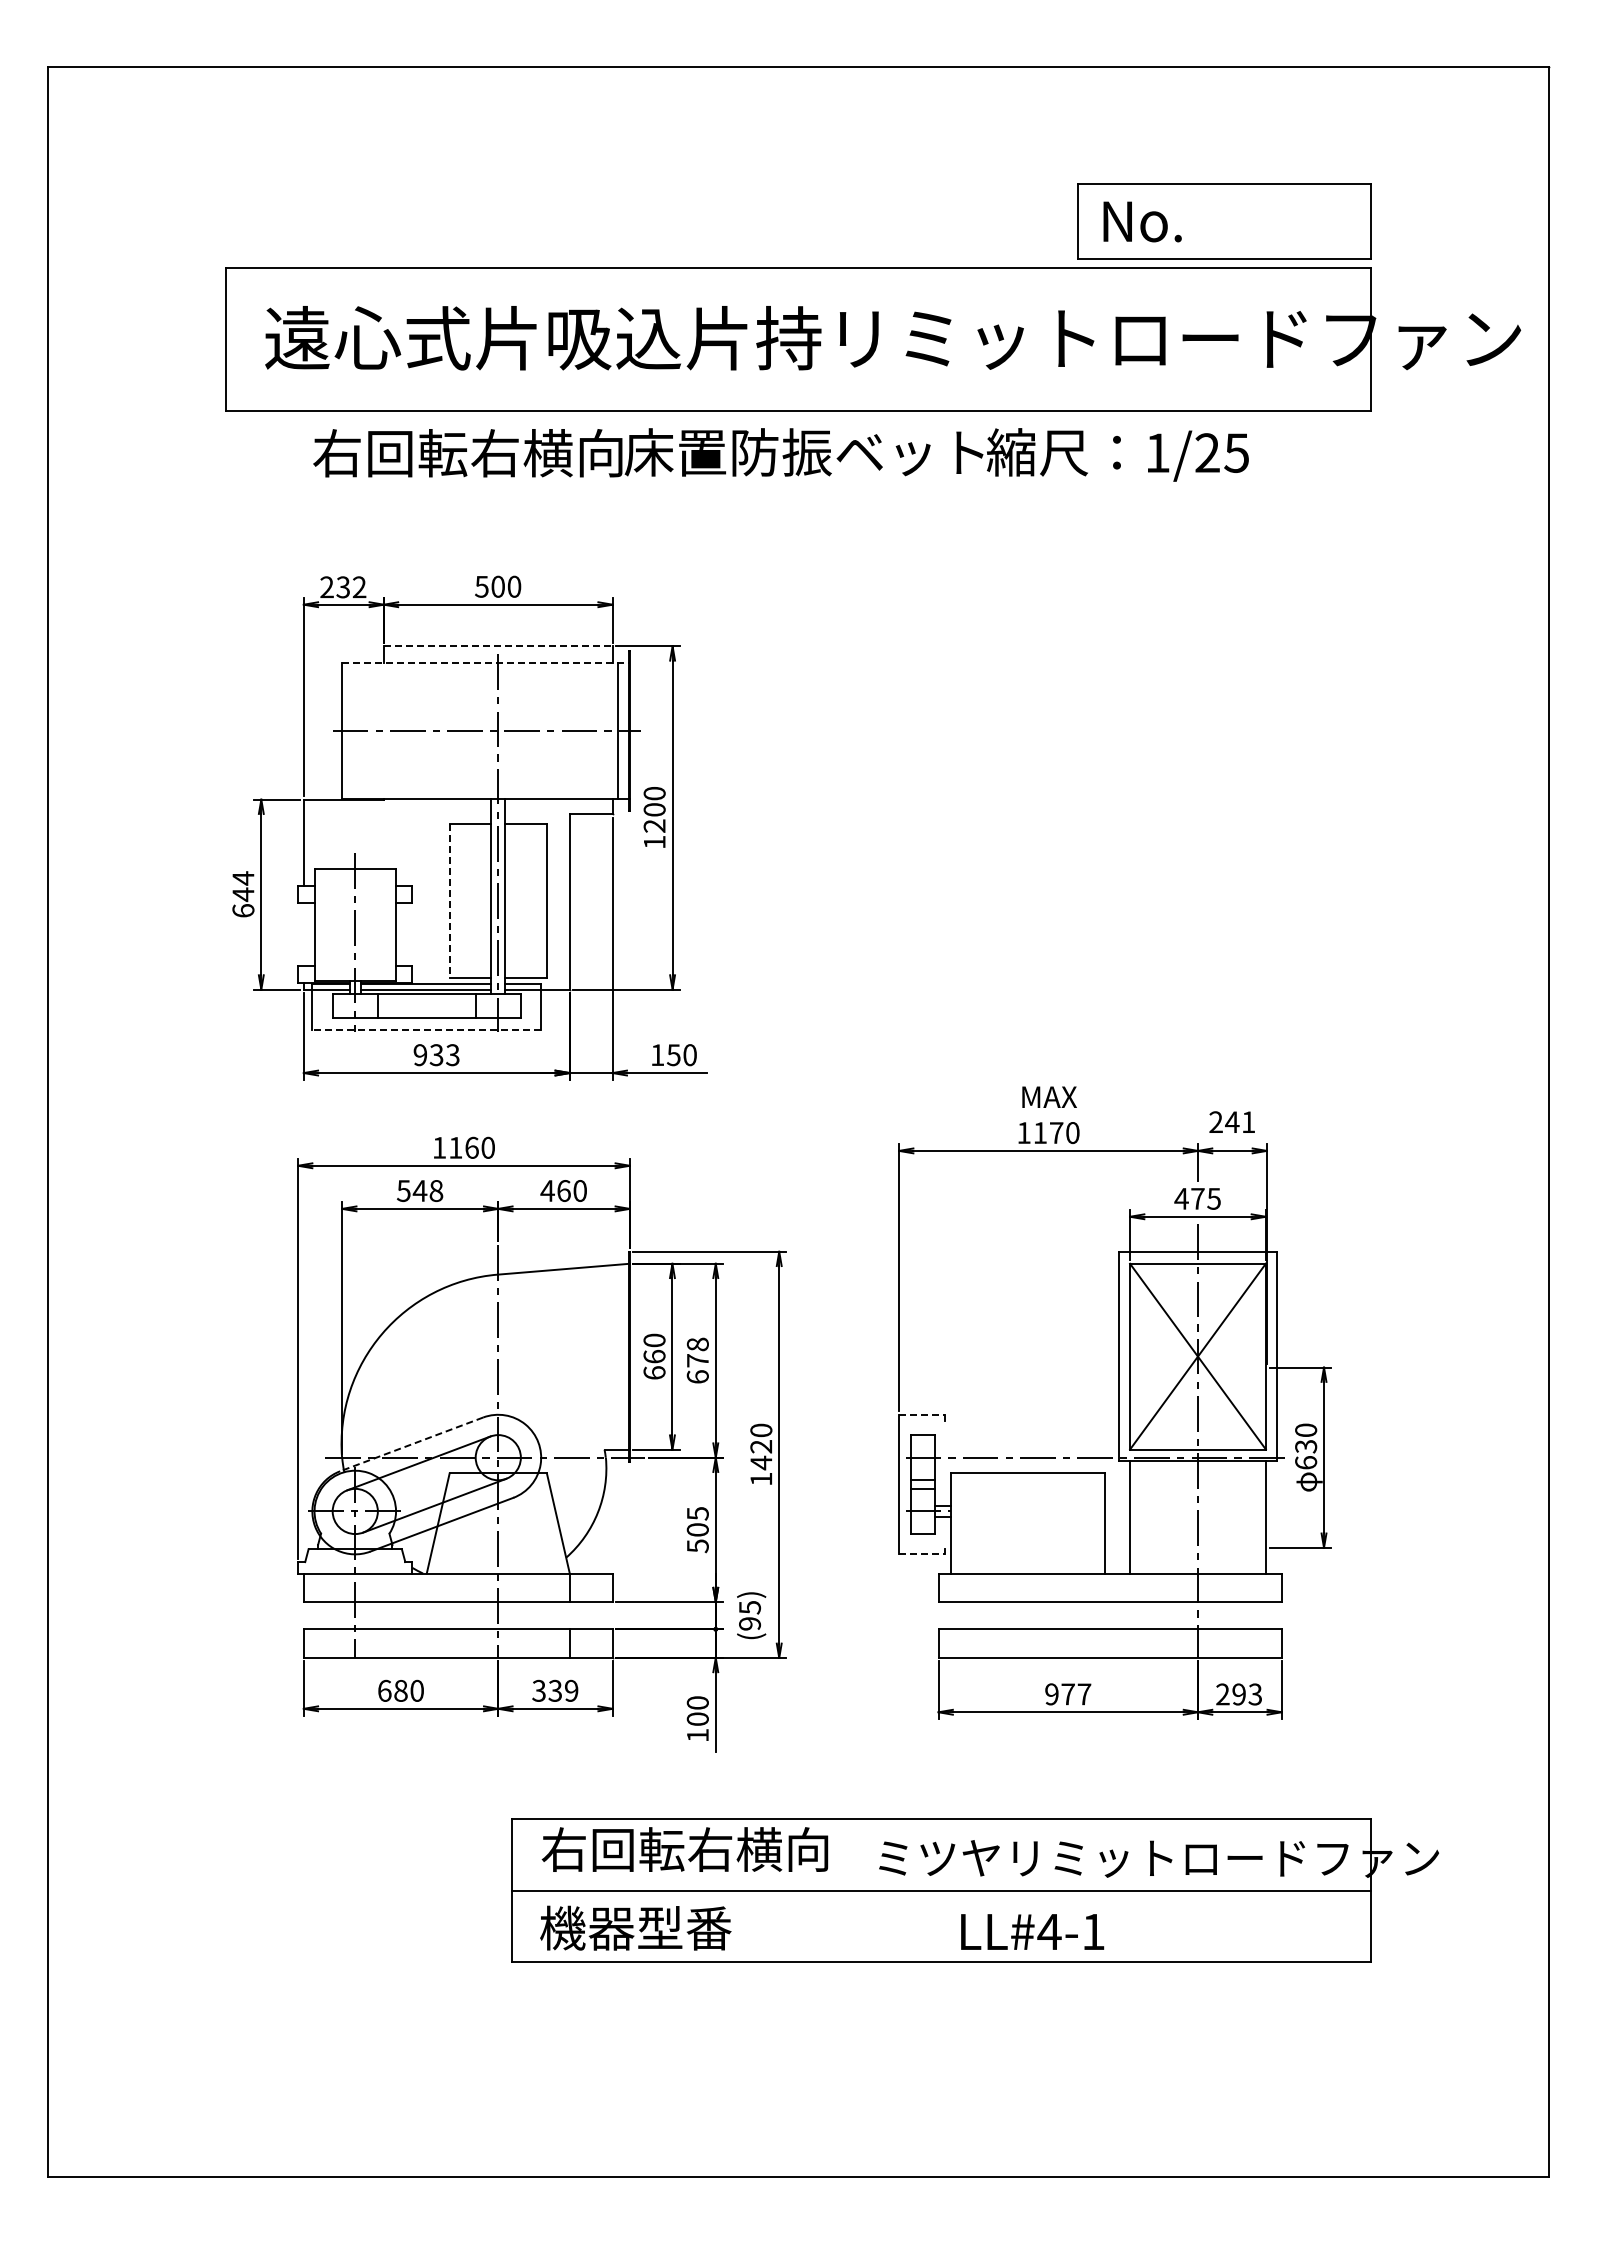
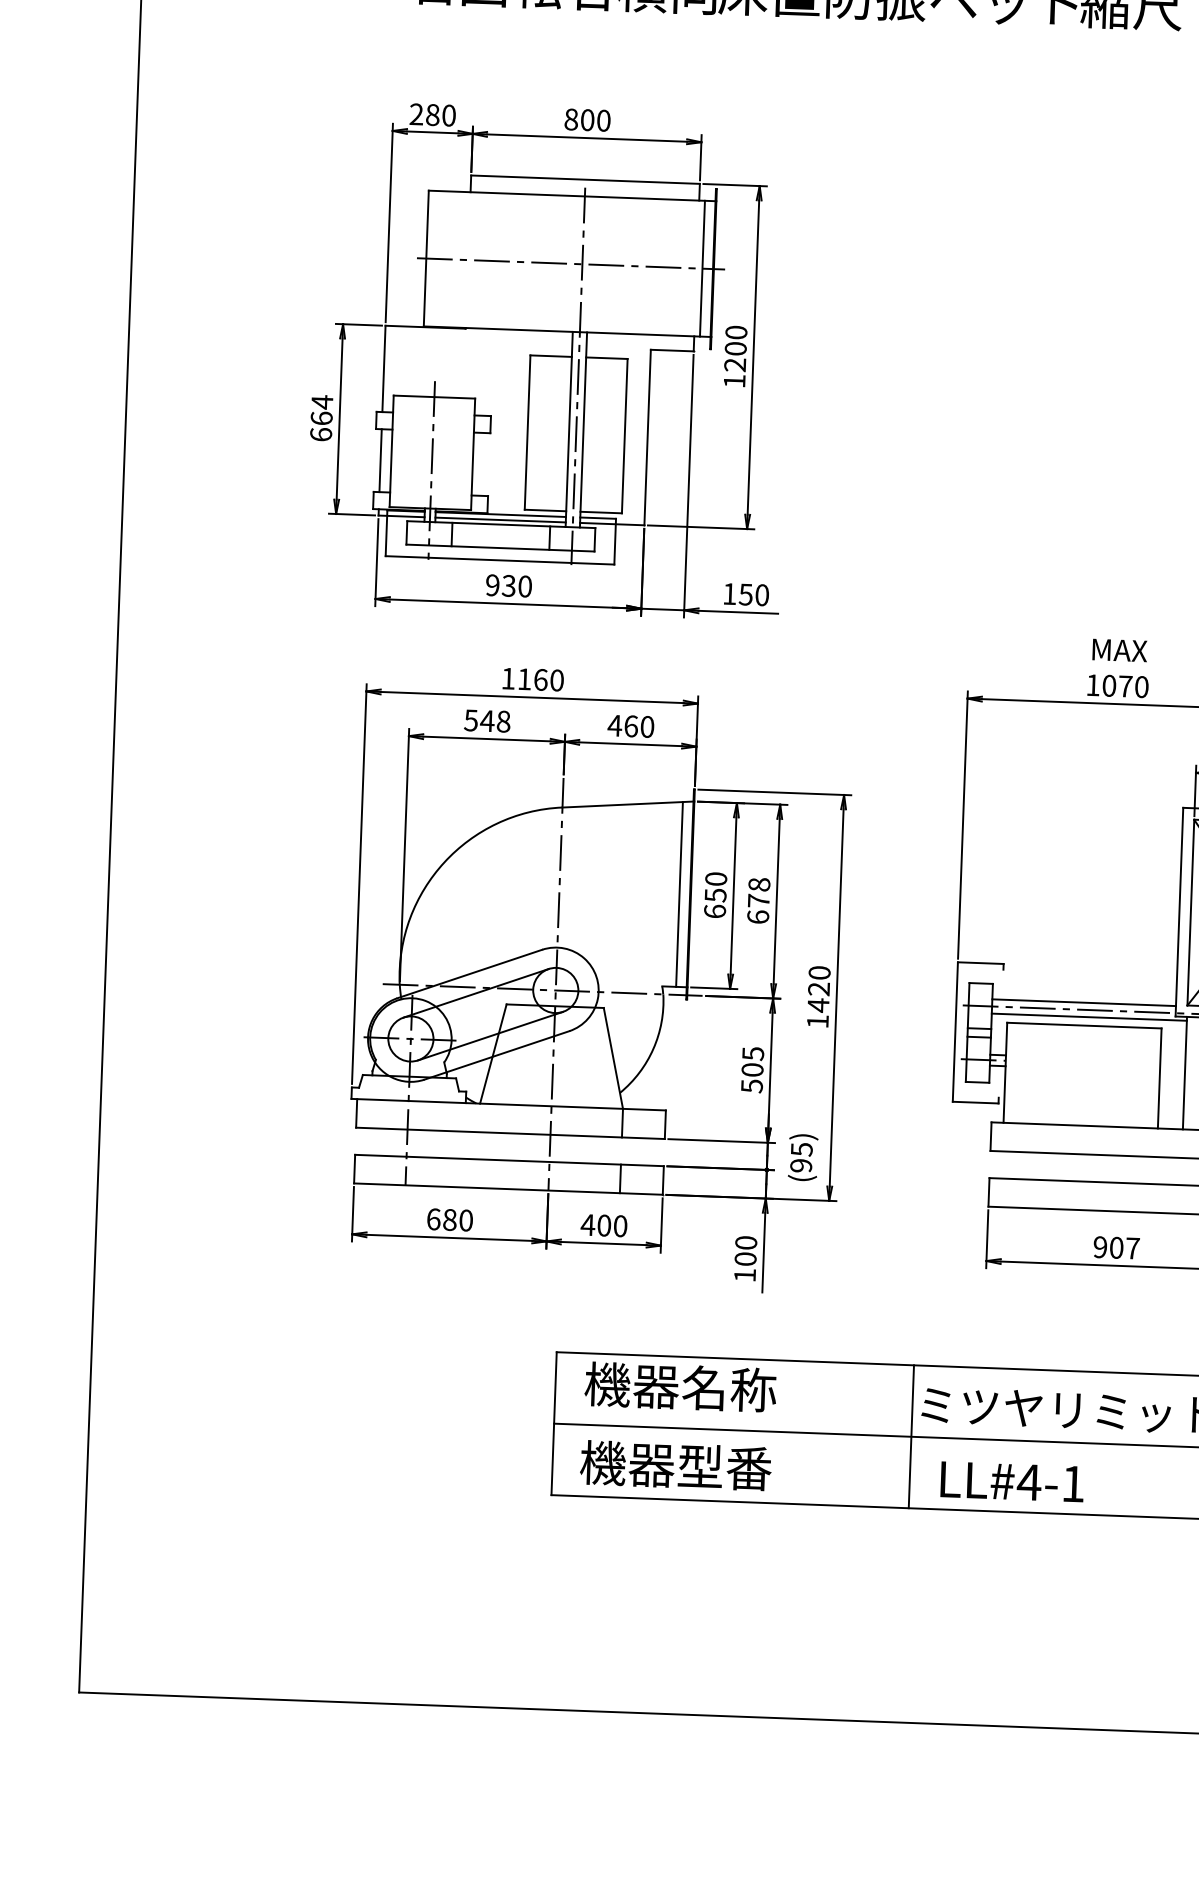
text: (481, 586) -> (570, 119), 500 -> 800
text: (351, 587) -> (440, 115), 232 -> 280
line: (498, 646) -> (585, 179), dashed -> solid
line: (485, 663) -> (572, 196), dashed -> solid
text: (243, 894) -> (321, 418), 644 -> 664
line: (449, 901) -> (527, 432), dashed -> solid
line: (303, 934) -> (380, 460), added
line: (426, 1029) -> (499, 559), dashed -> solid
text: (452, 1055) -> (524, 586), 933 -> 930
text: (1040, 1133) -> (1109, 686), 1170 -> 1070
line: (618, 1356) -> (679, 893), added
text: (654, 1356) -> (715, 895), 660 -> 650
line: (922, 1414) -> (981, 962), dashed -> solid
line: (411, 1444) -> (469, 974), dashed -> solid
line: (1026, 1450) -> (1083, 1002), added
line: (1032, 1464) -> (1089, 1016), added
line: (922, 1554) -> (976, 1102), dashed -> solid
text: (554, 1690) -> (603, 1225), 339 -> 400
text: (1067, 1694) -> (1115, 1247), 977 -> 907
text: (684, 1849) -> (727, 1388), 右回転右横向 -> 機器名称
line: (870, 1890) -> (911, 1436), added
text: (1032, 1931) -> (1012, 1481), moved

